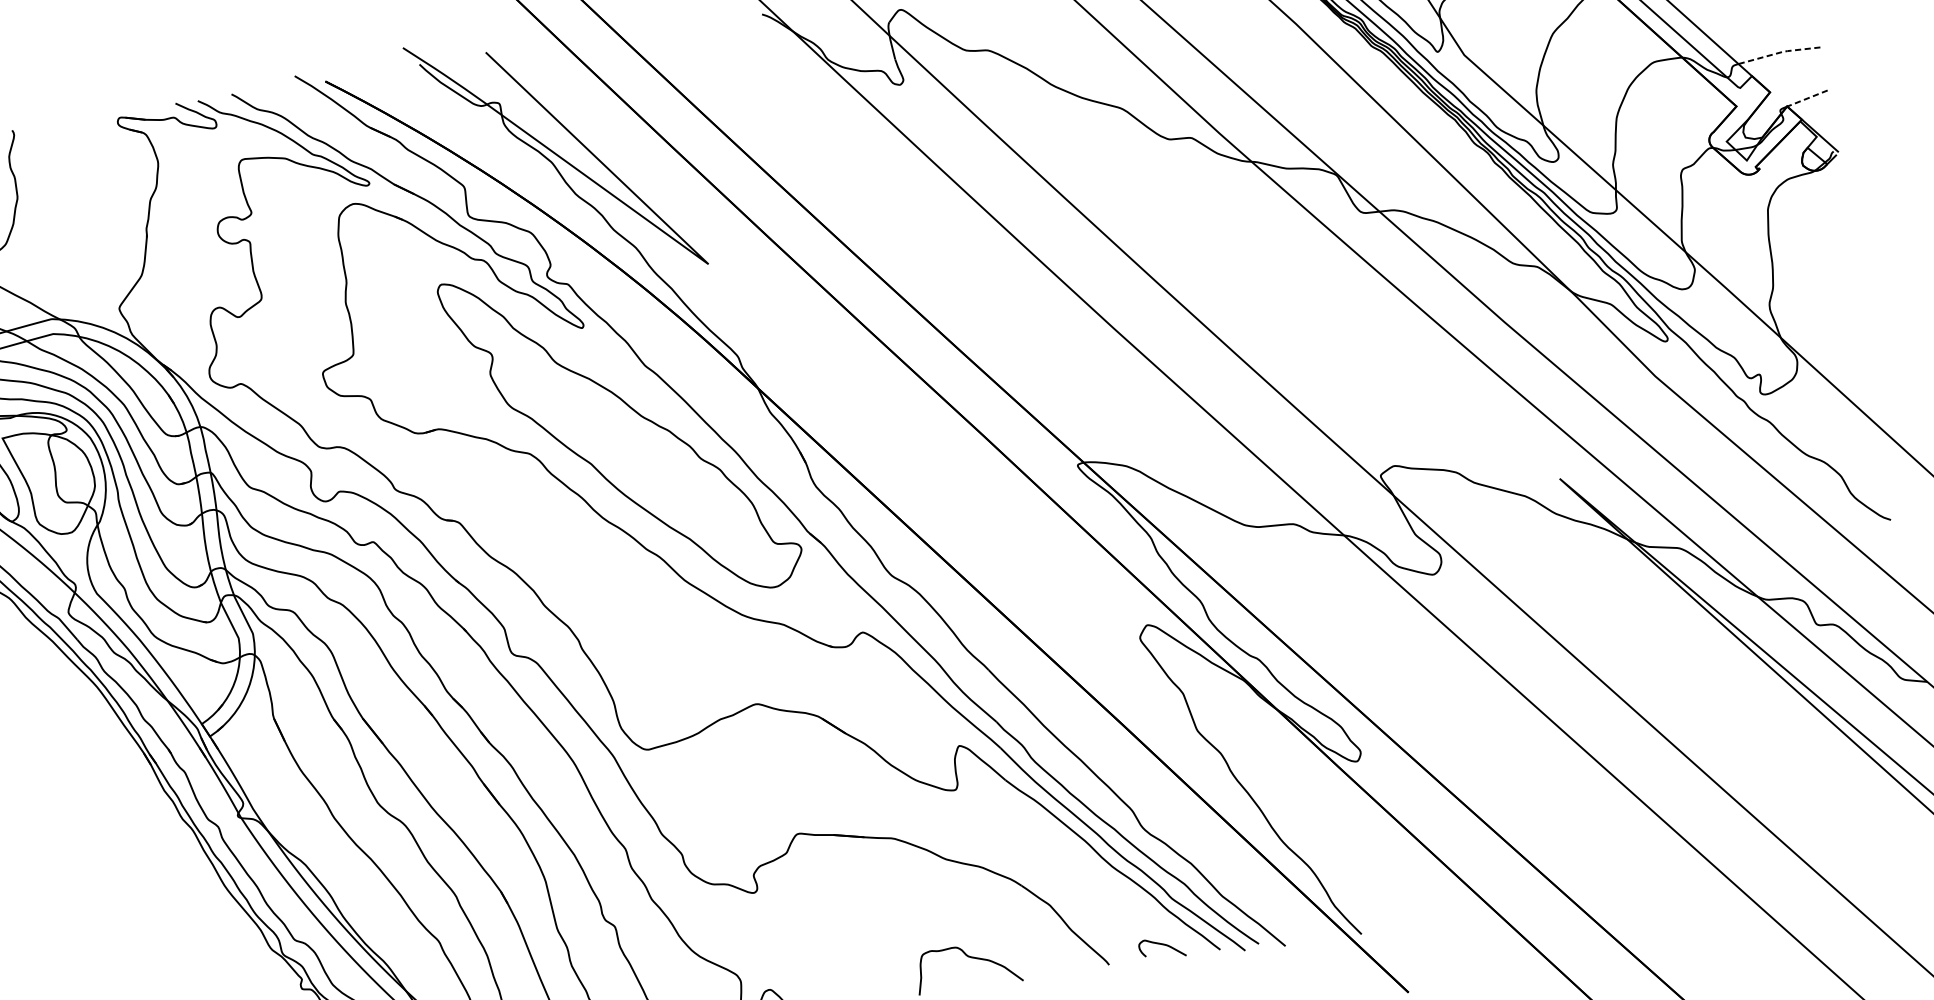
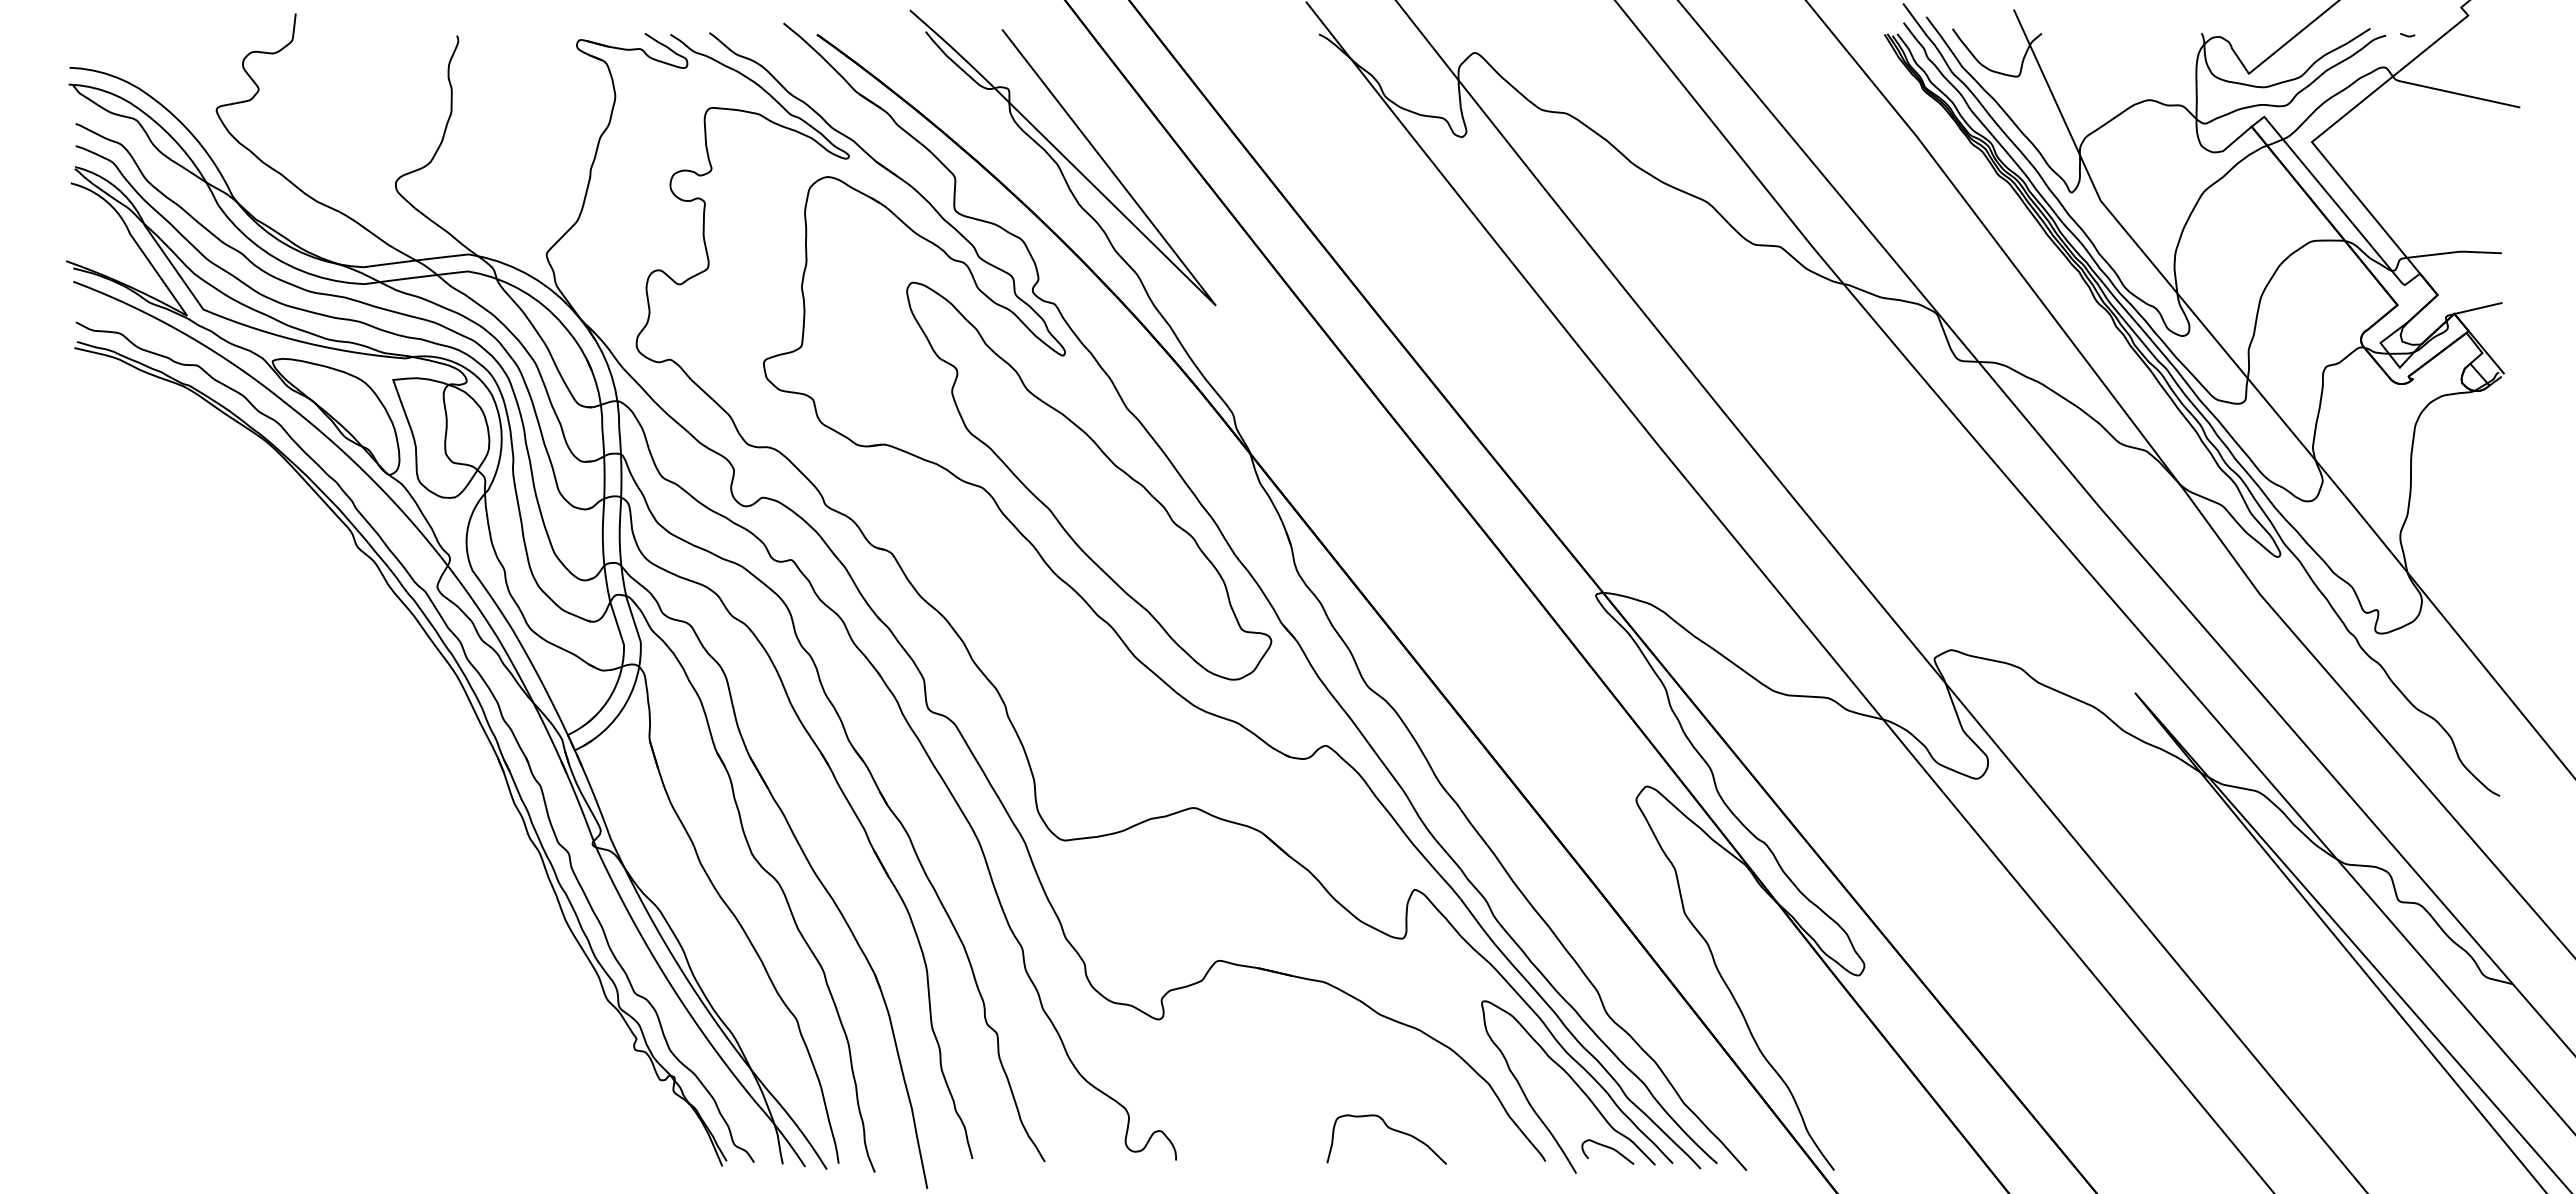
line: (1779, 52) -> (2455, 252), dashed -> solid
line: (1807, 98) -> (2478, 308), dashed -> solid
curve: (1124, 893) -> (1574, 1083), added

